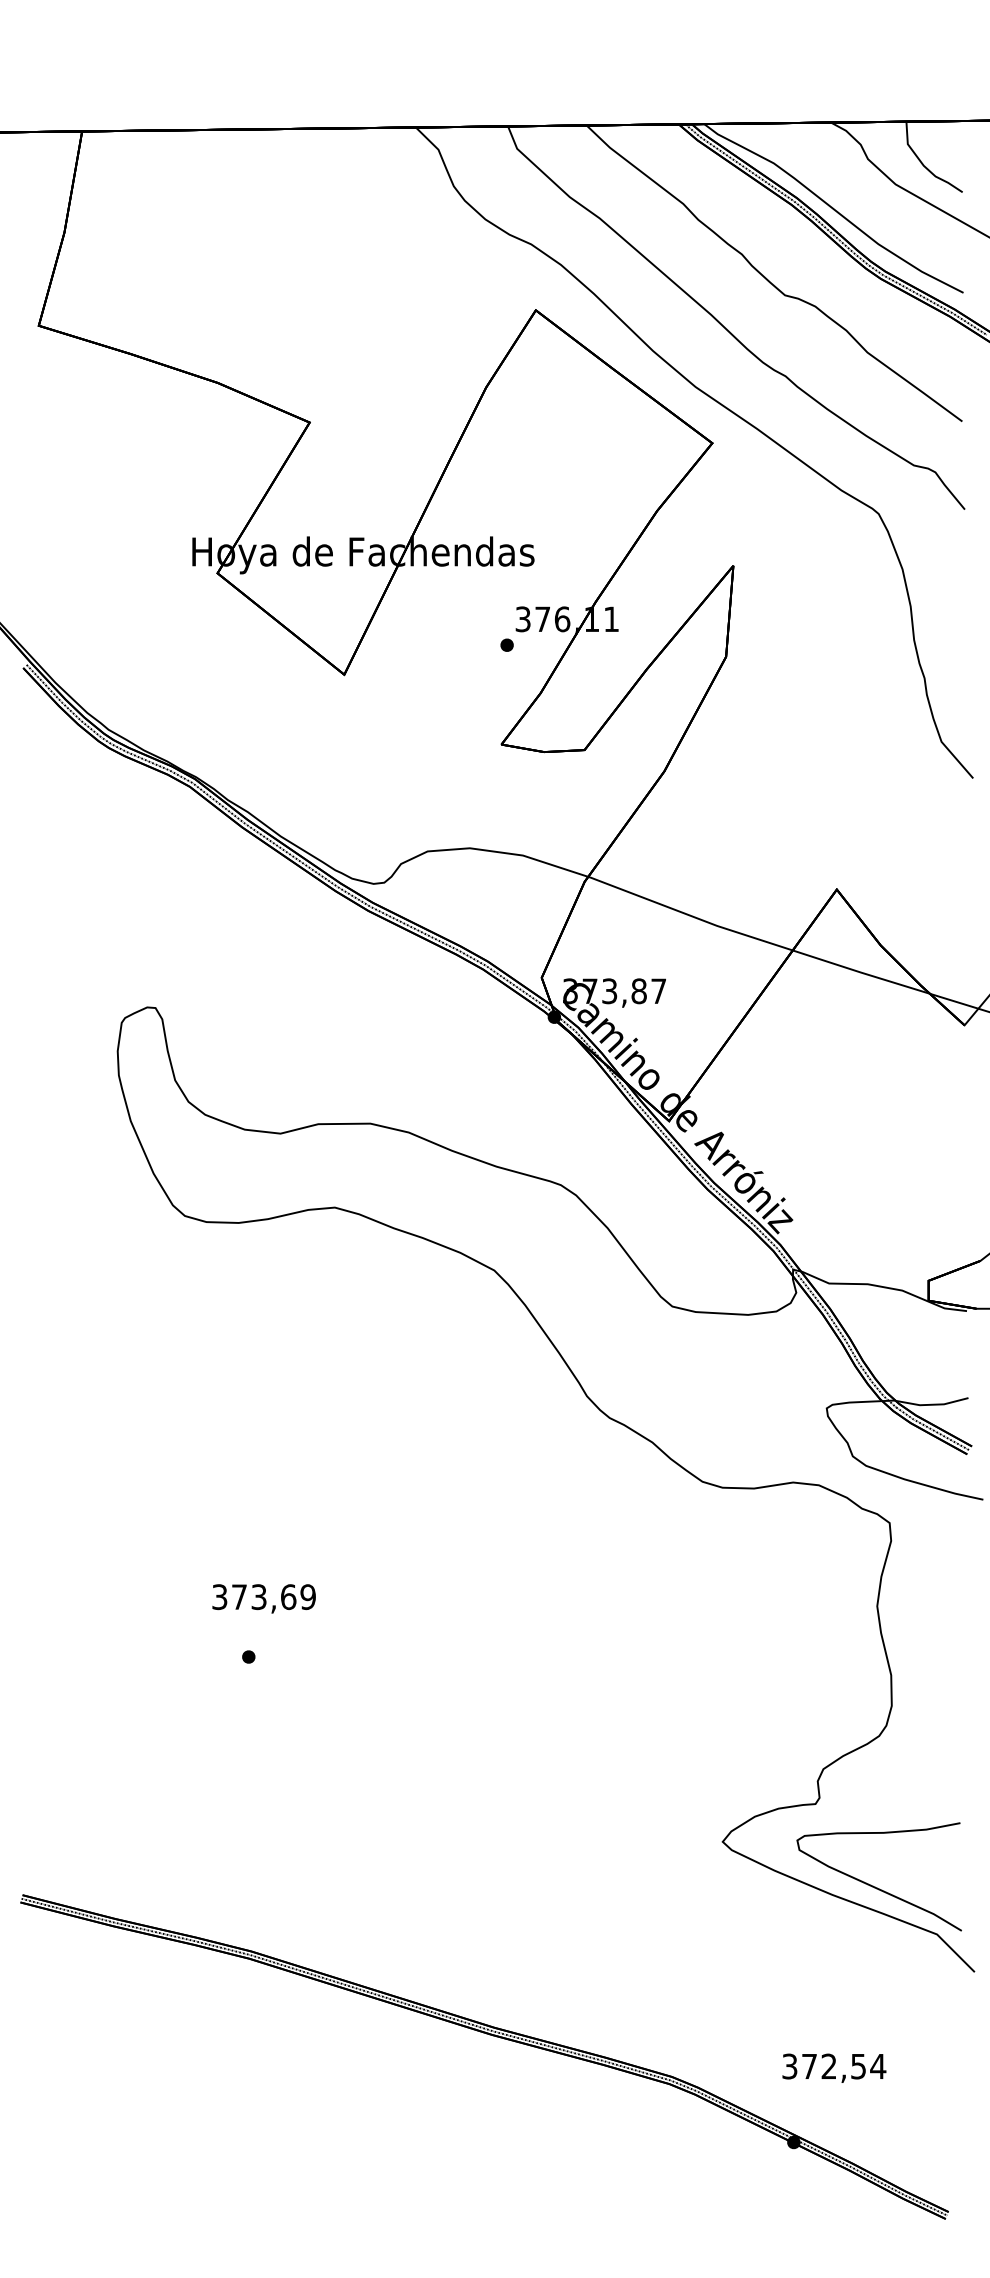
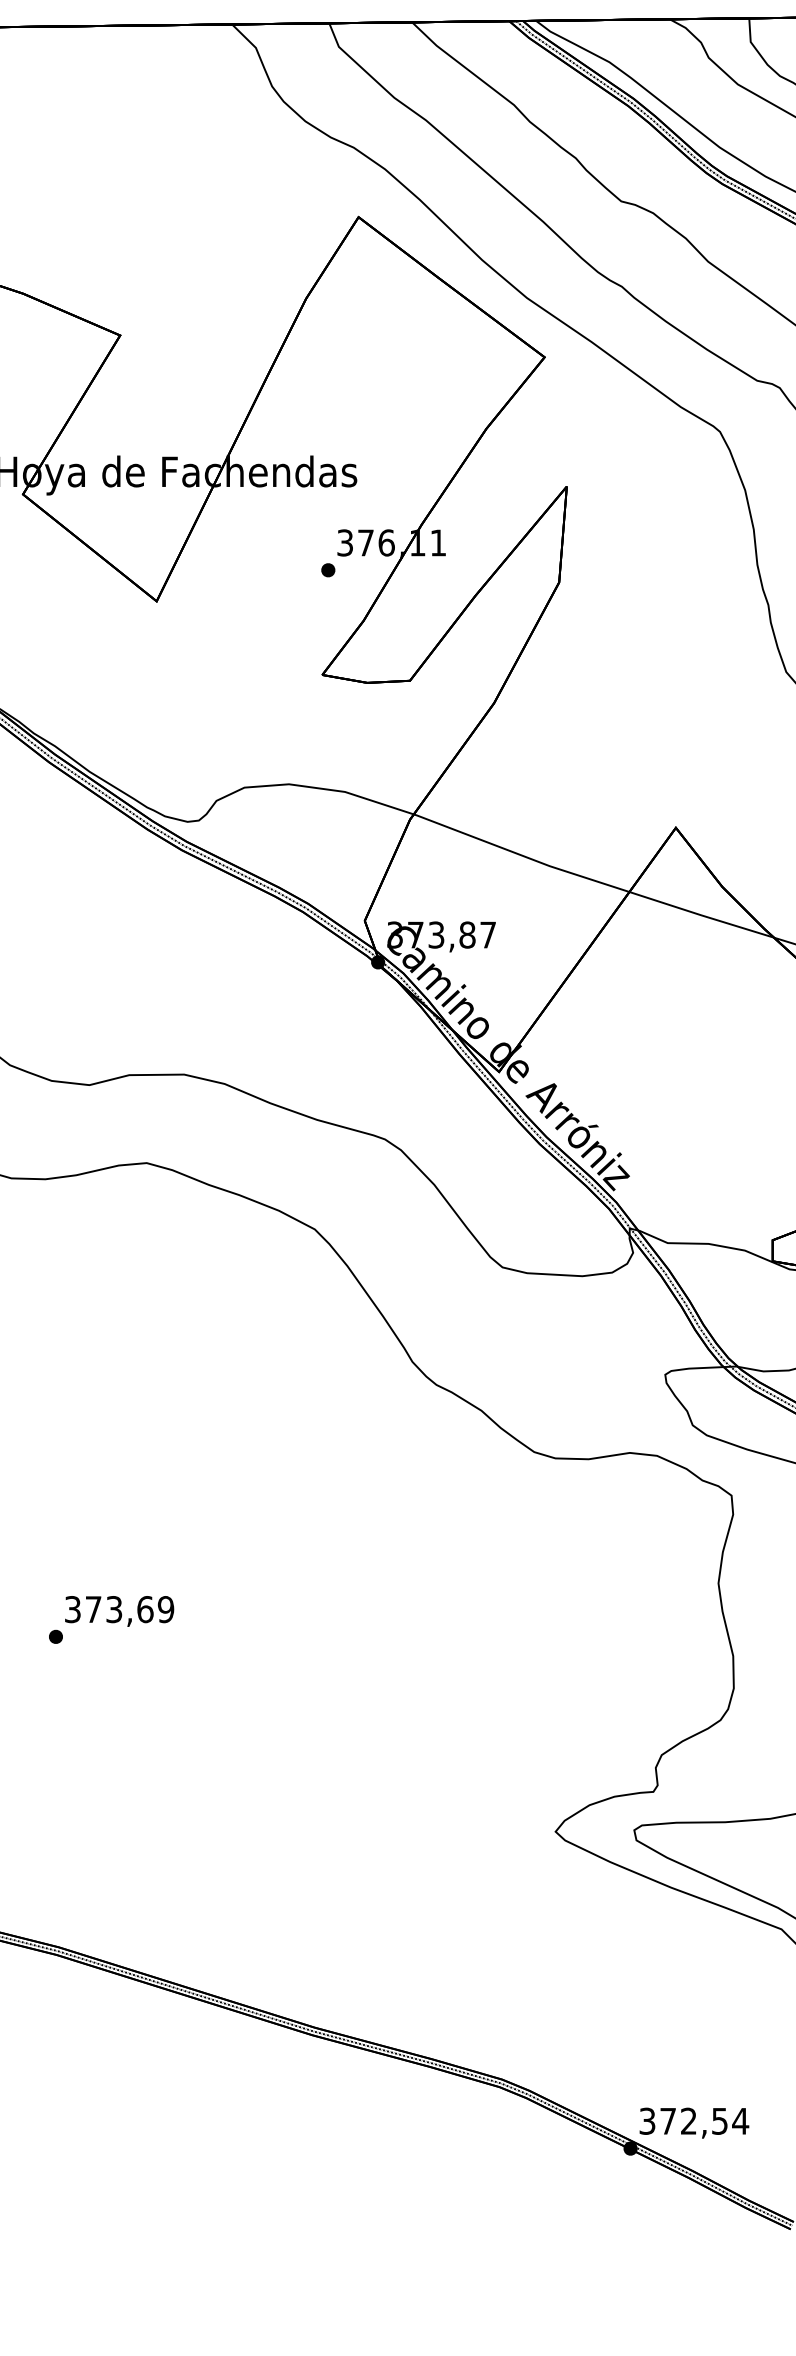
text: (263, 1598) -> (118, 1611), moved
text: (834, 2067) -> (694, 2122), moved

